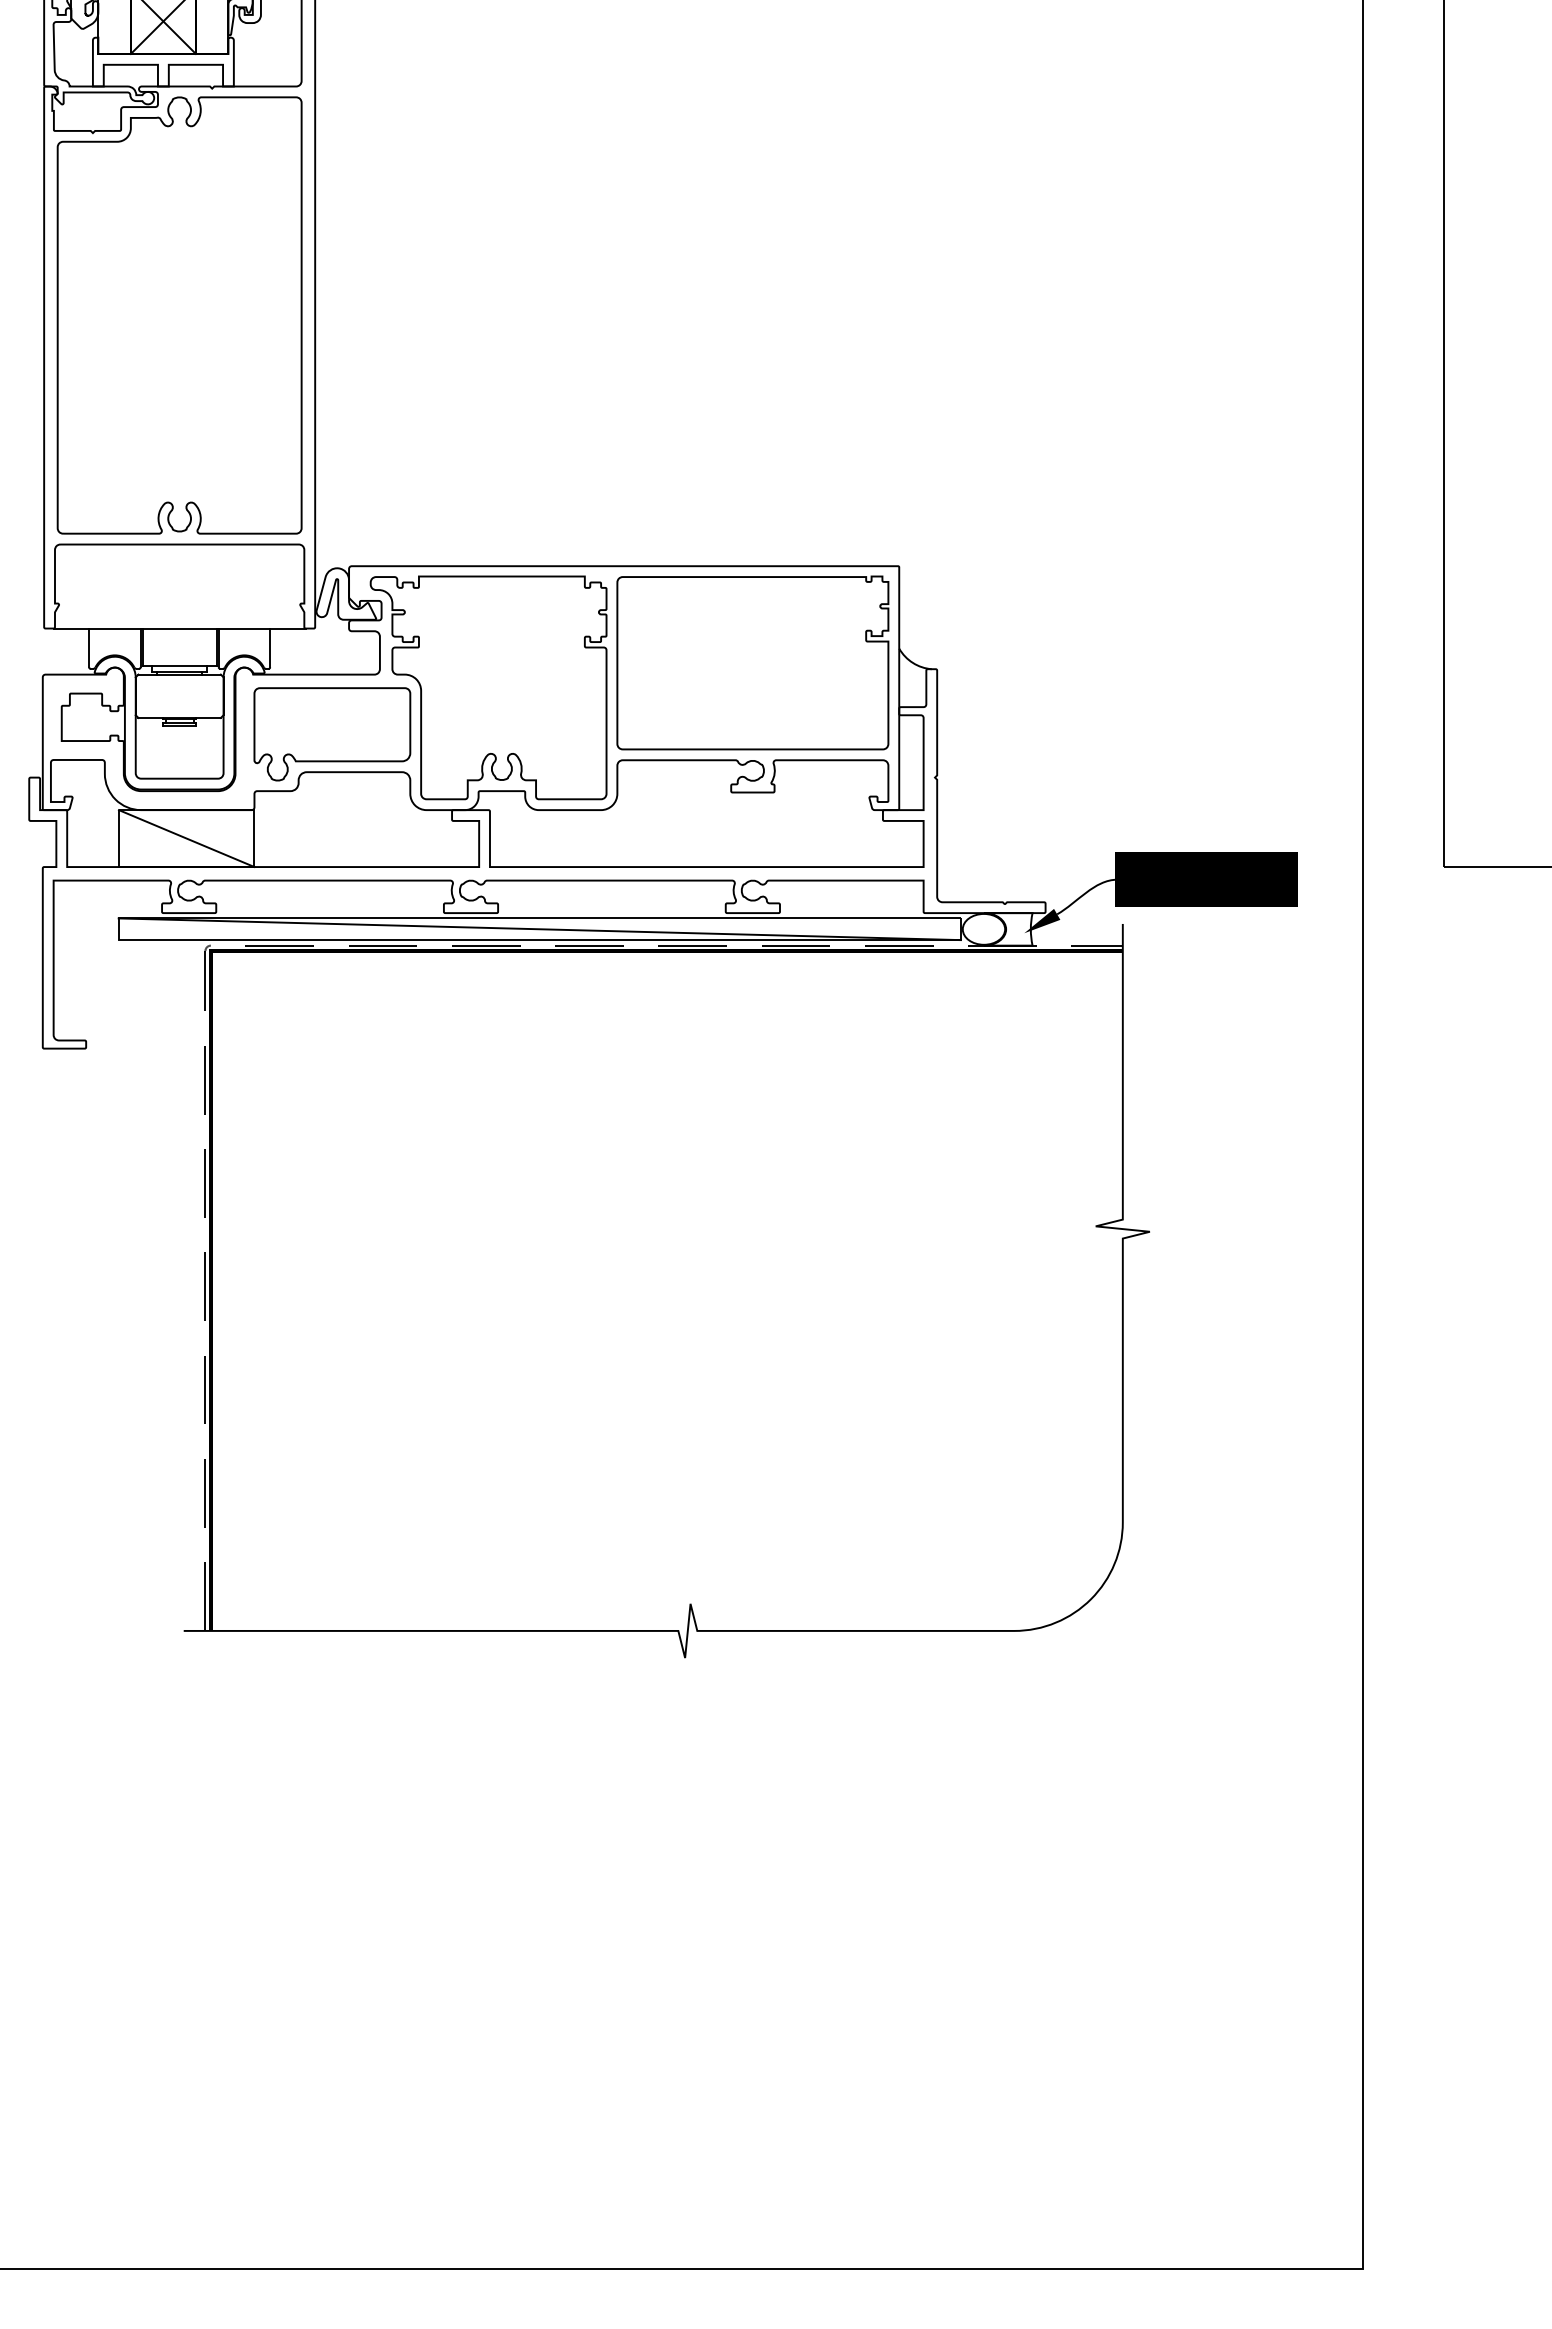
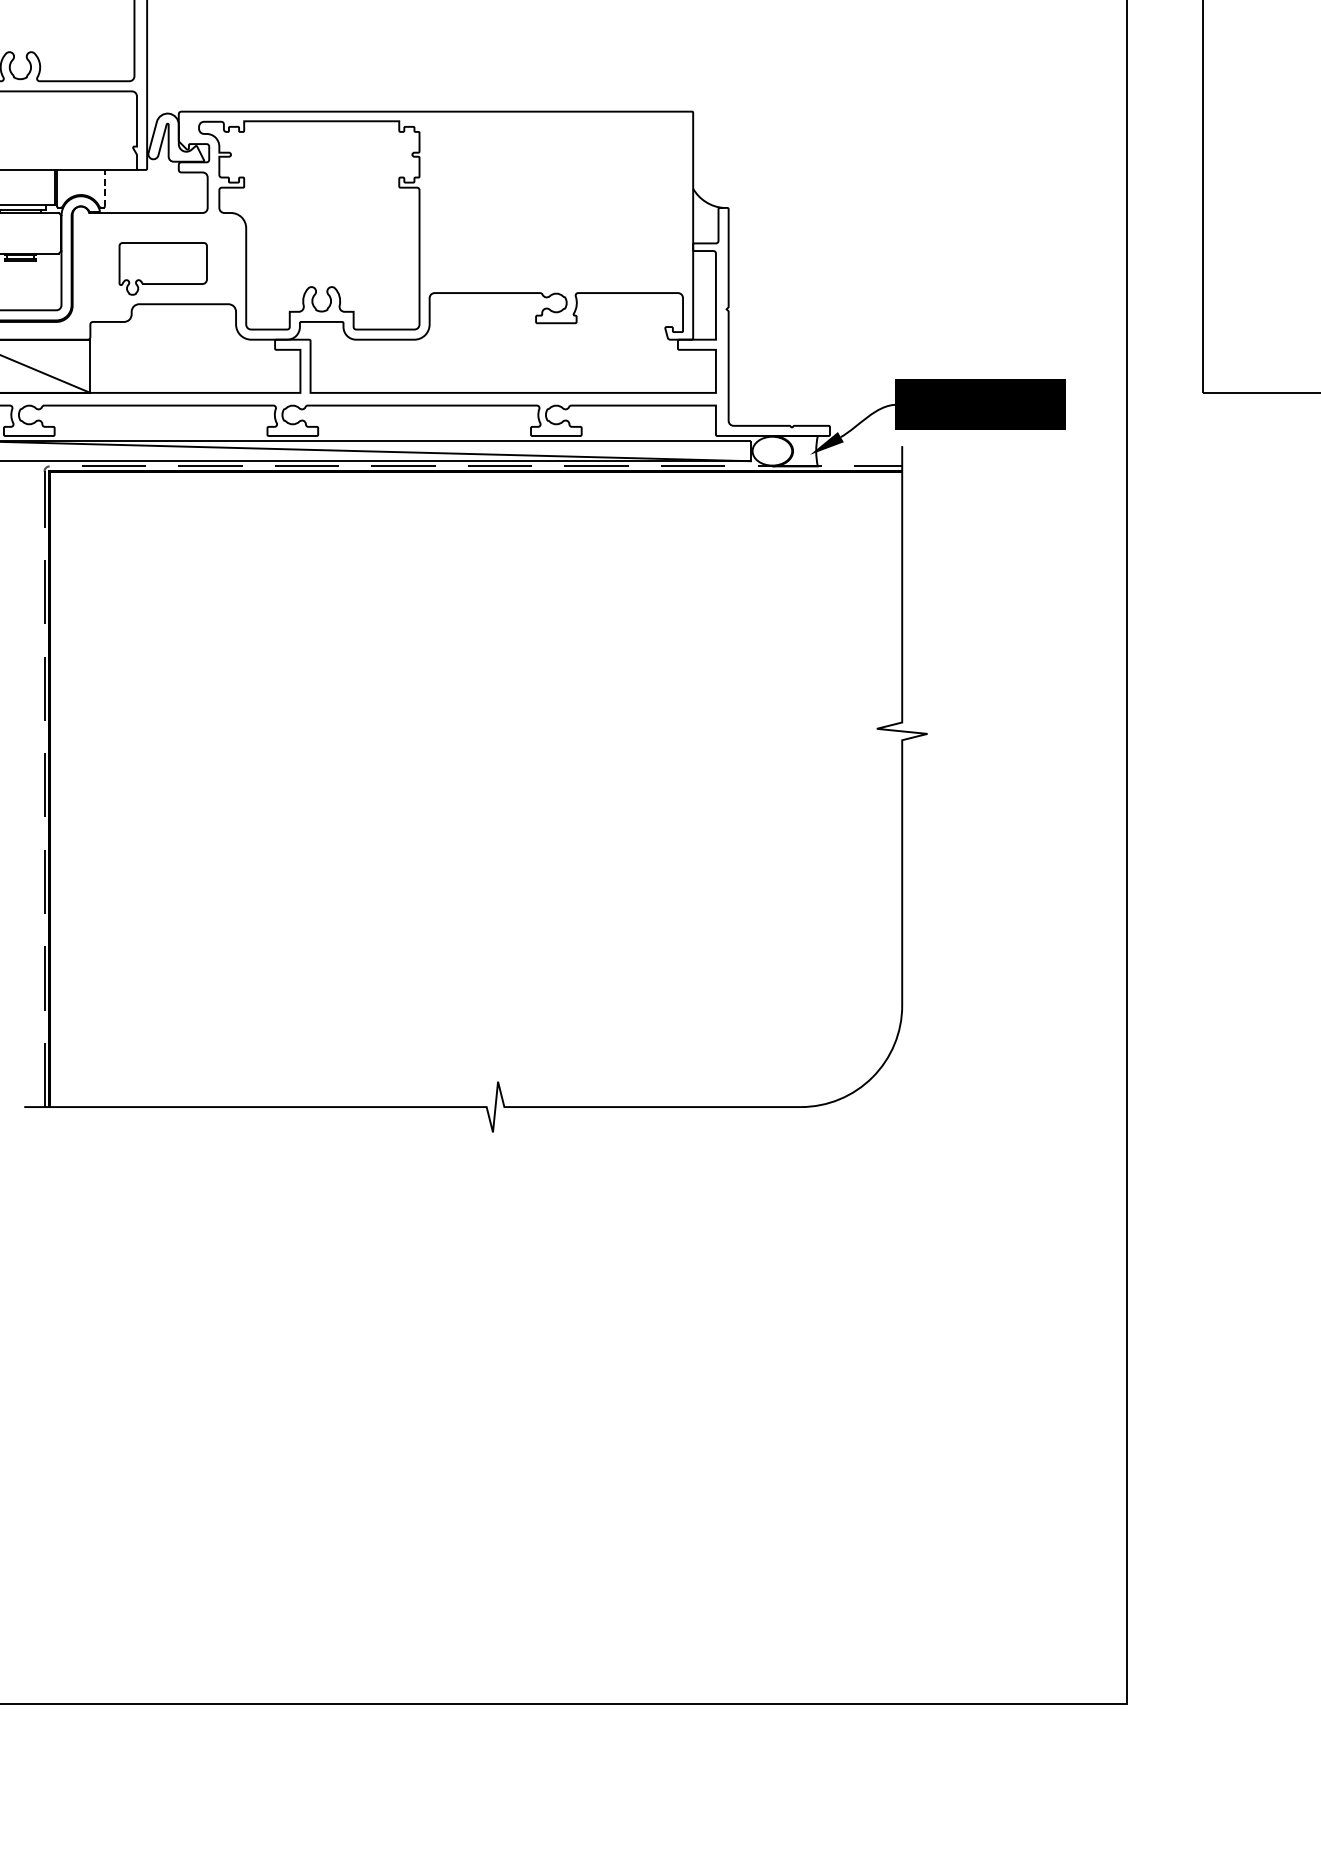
line: (270, 647) -> (105, 187), solid -> dashed
part: (752, 662) -> (555, 201), removed
part: (332, 734) -> (163, 268), size x0.6

